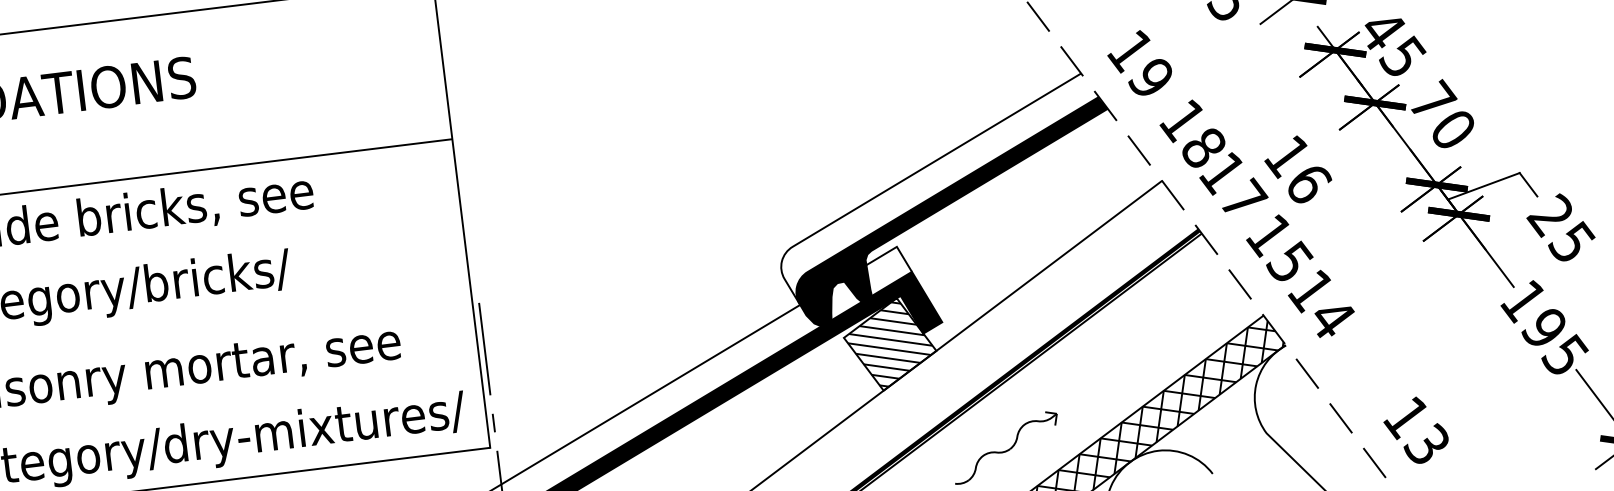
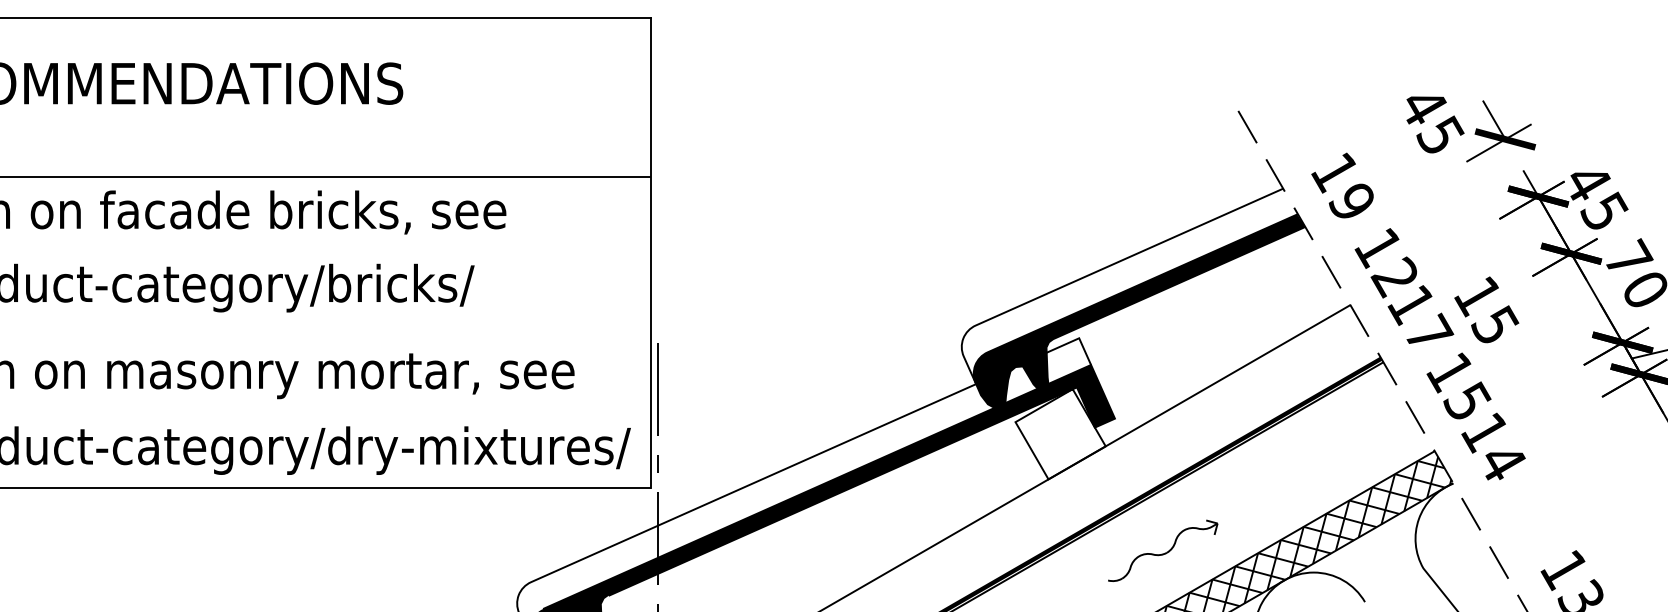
text: (1201, 148) -> (1393, 277), 18 -> 12
text: (1308, 182) -> (1495, 324), 16 -> 15
hatch: (890, 344) -> (1060, 434), removed

